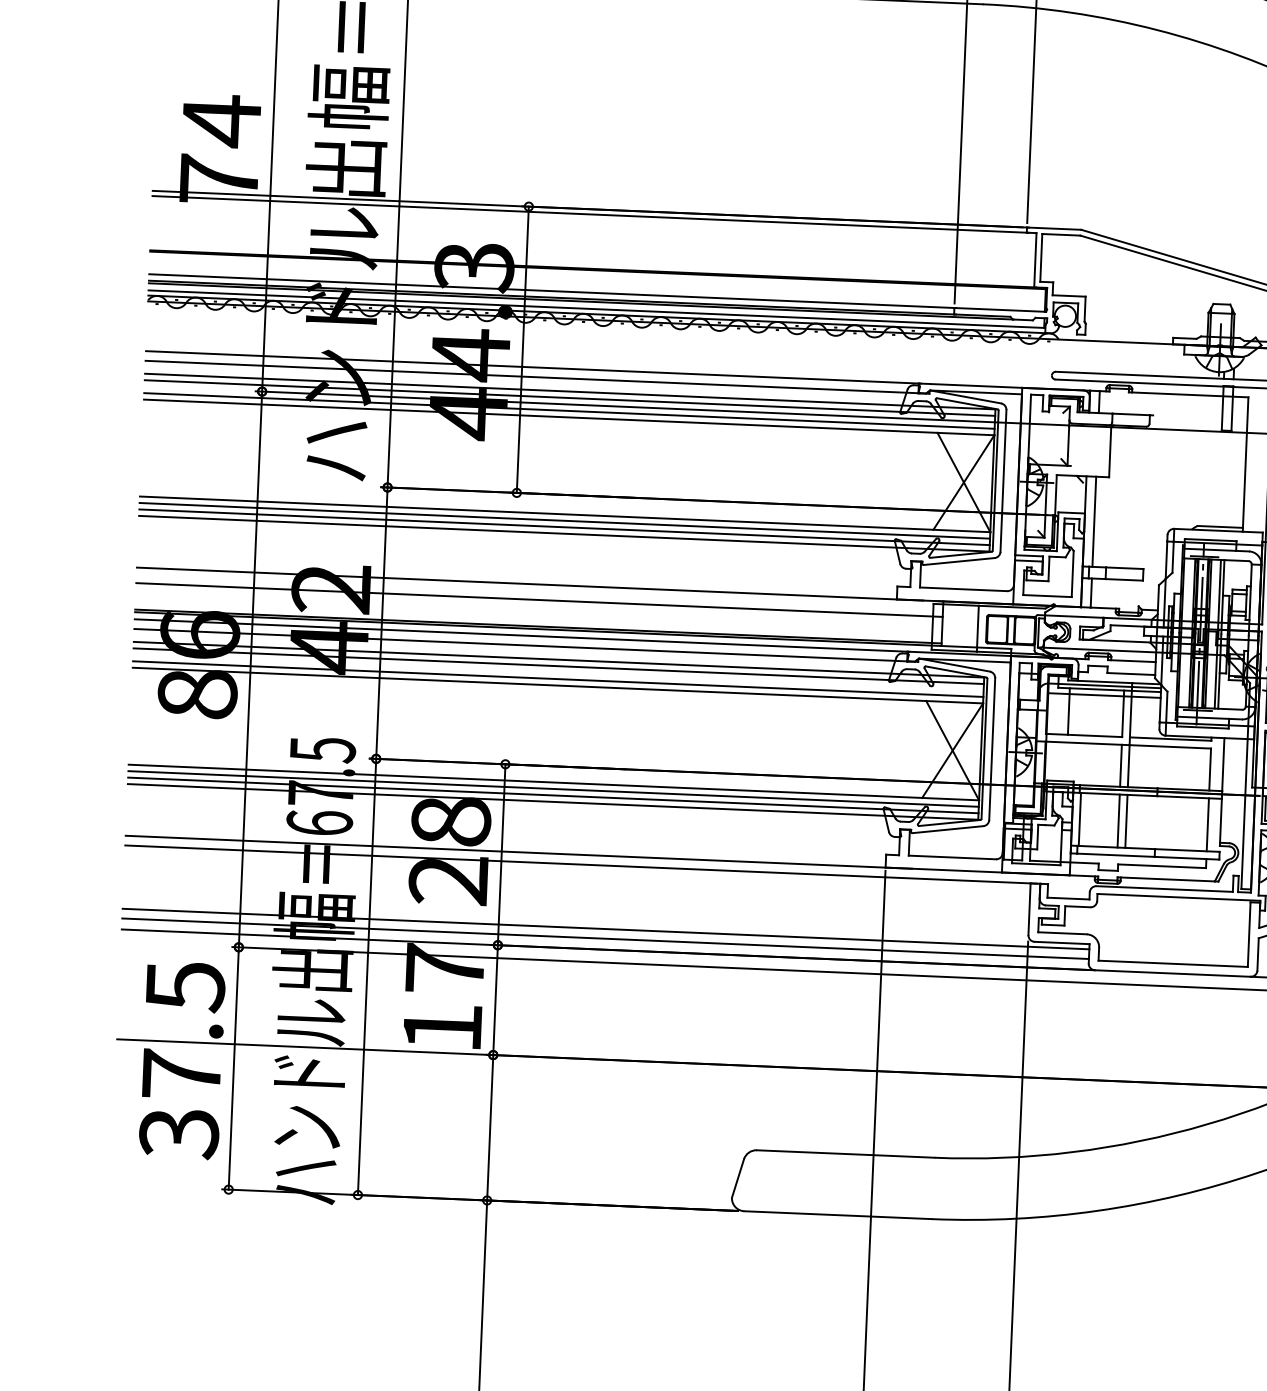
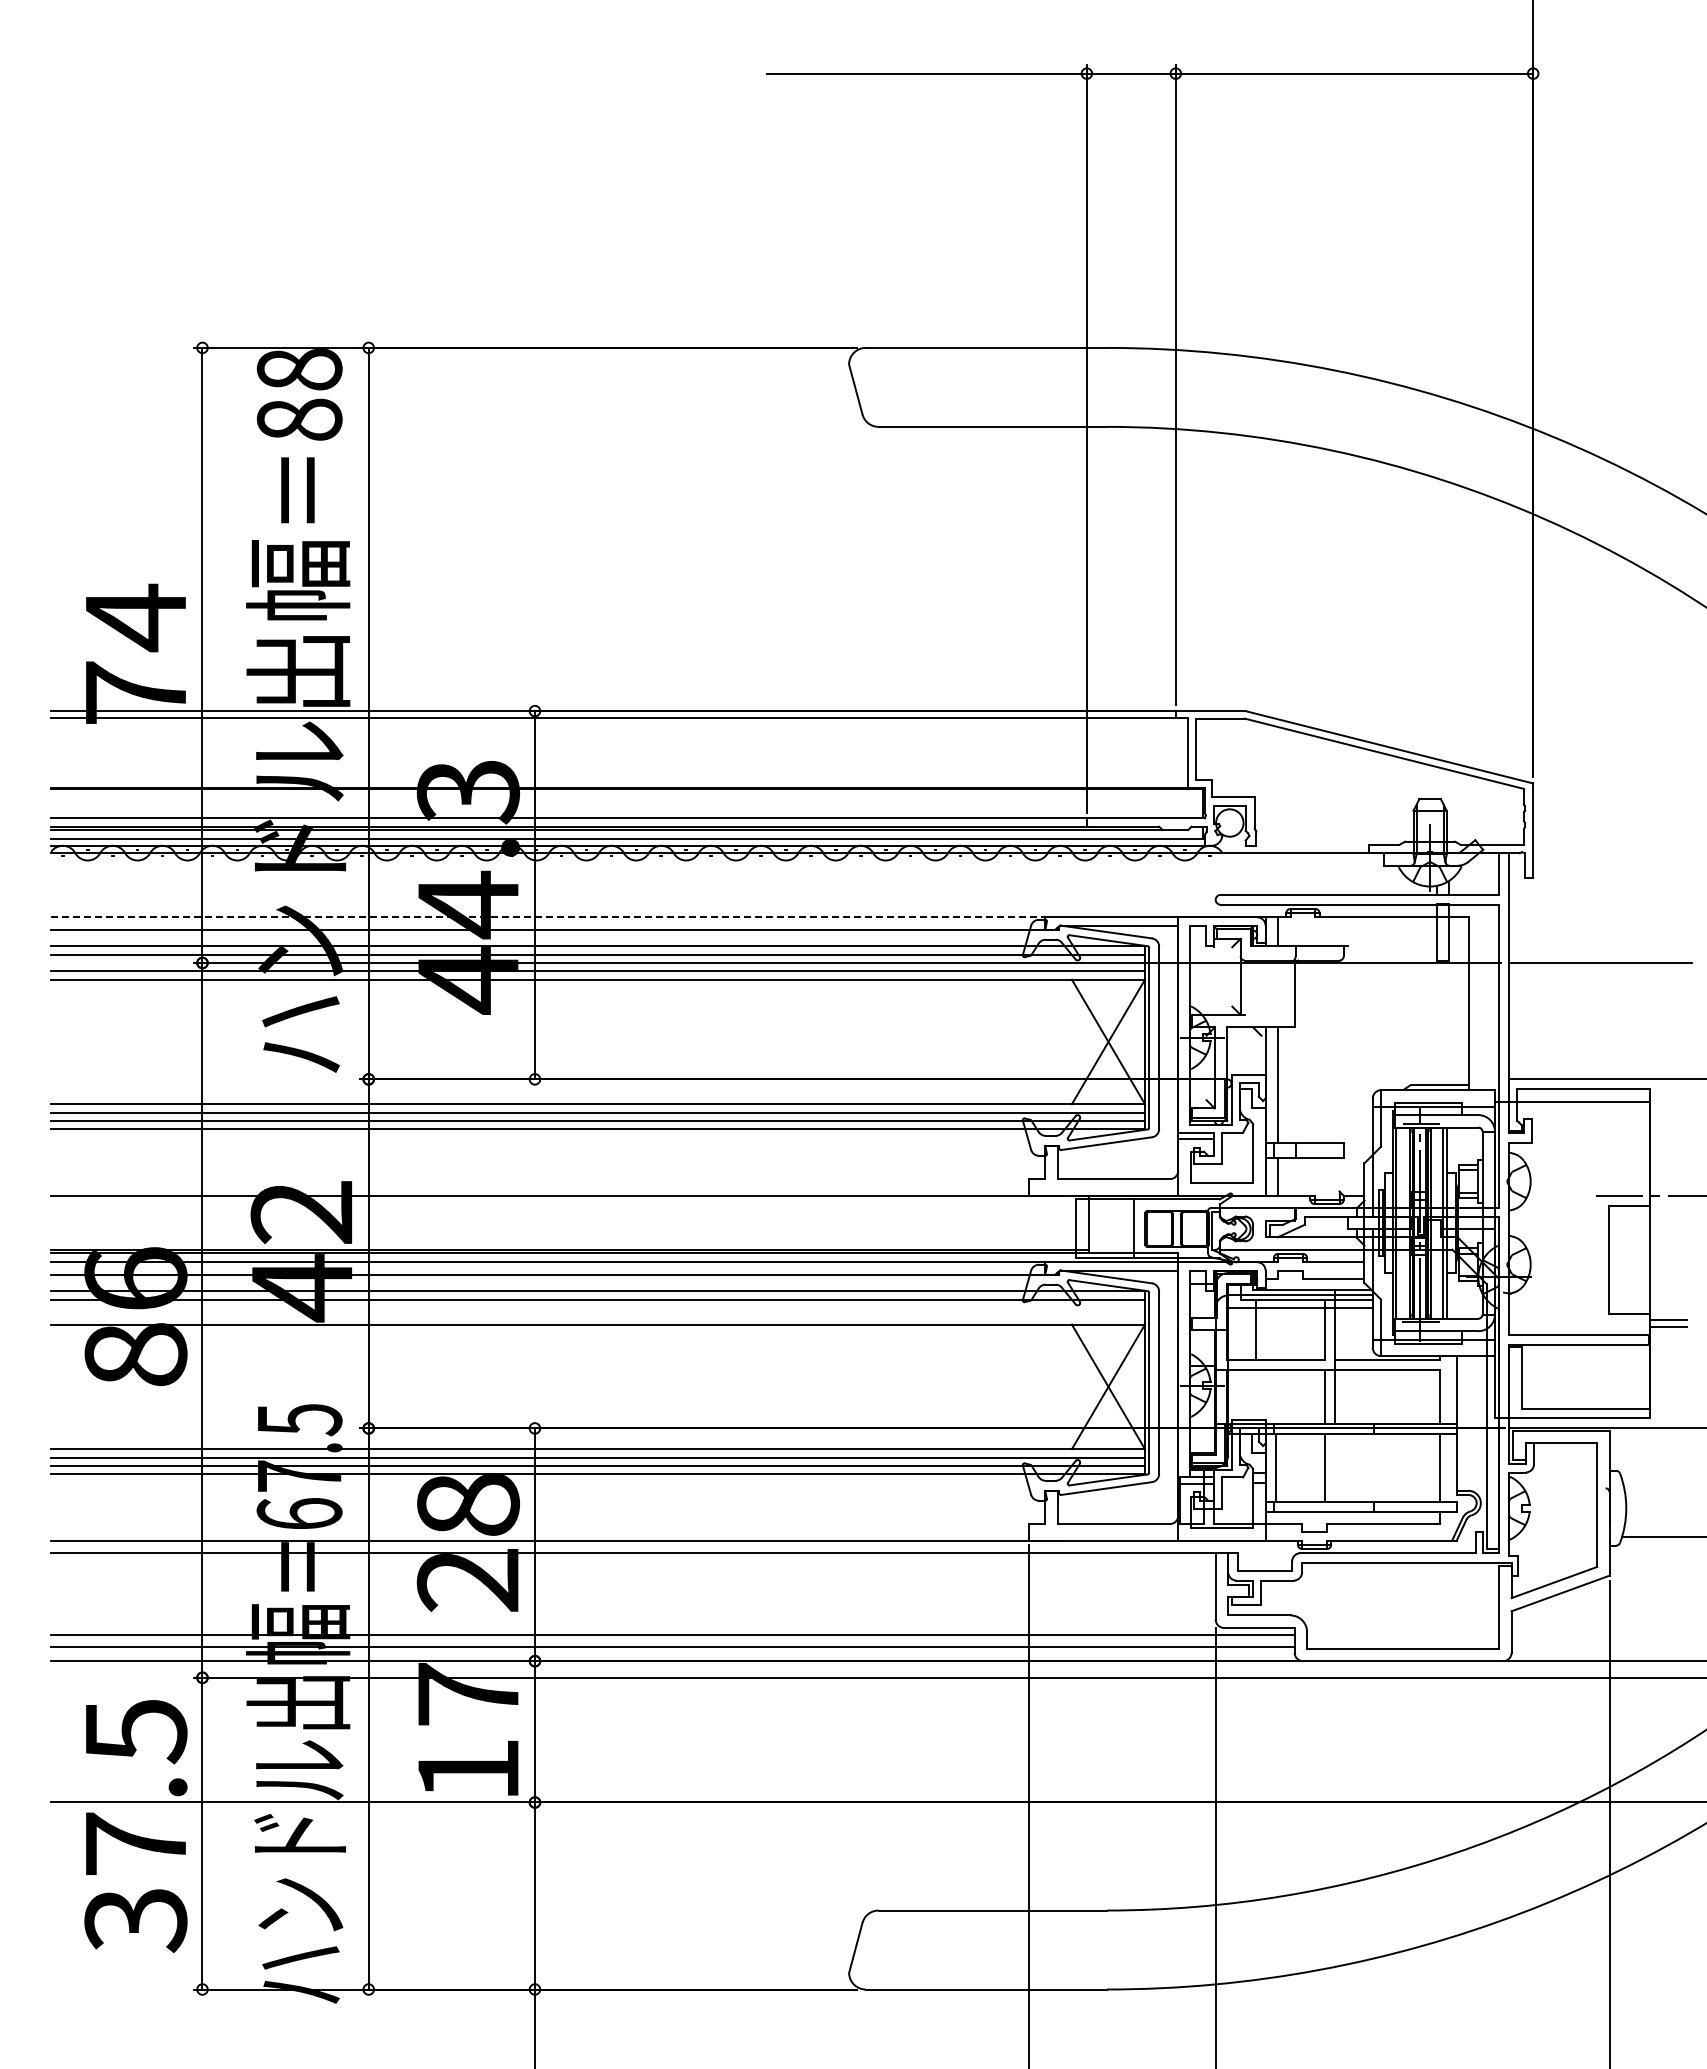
line: (533, 367) -> (549, 917), solid -> dashed
line: (539, 599) -> (569, 1215), removed
line: (558, 679) -> (598, 1316), removed
line: (1126, 821) -> (1335, 1468), removed

